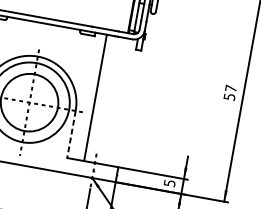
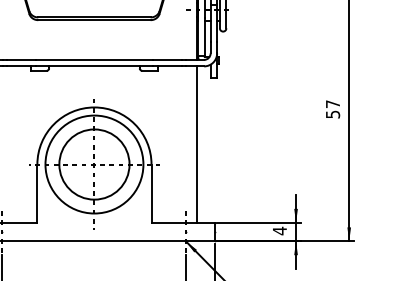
line: (95, 97) -> (197, 144), moved
line: (71, 135) -> (151, 194), dashed -> solid
text: (169, 182) -> (279, 230), 5 -> 4

